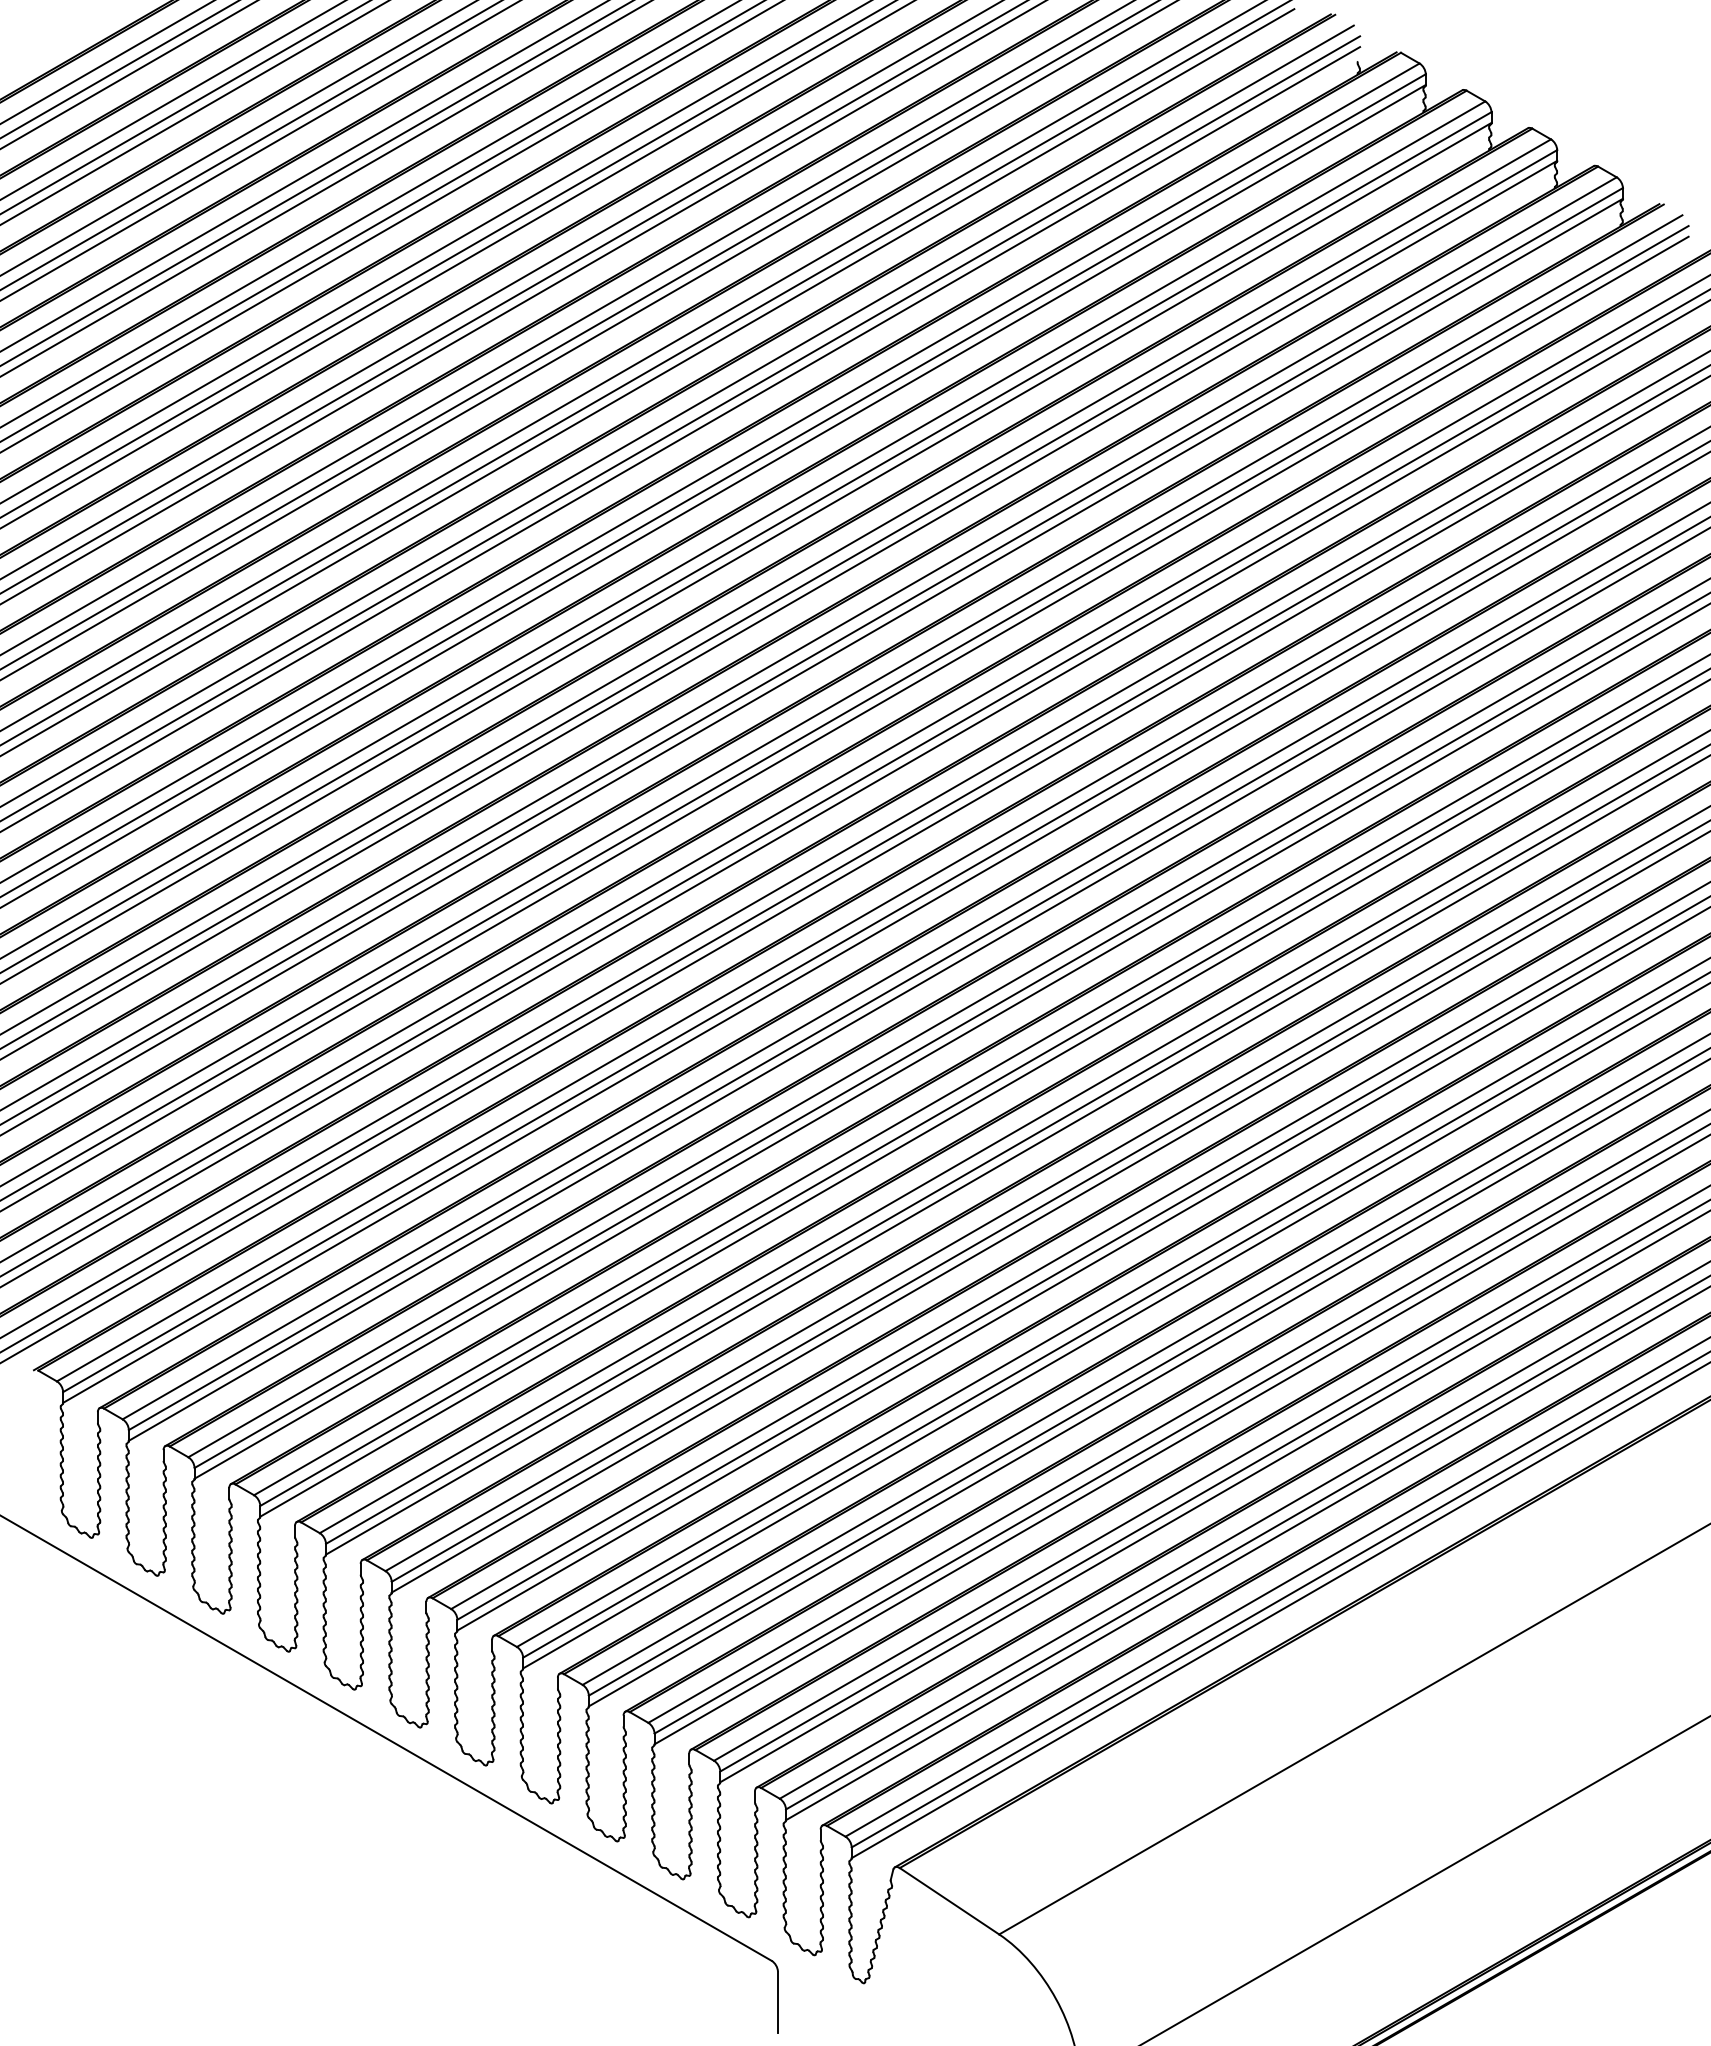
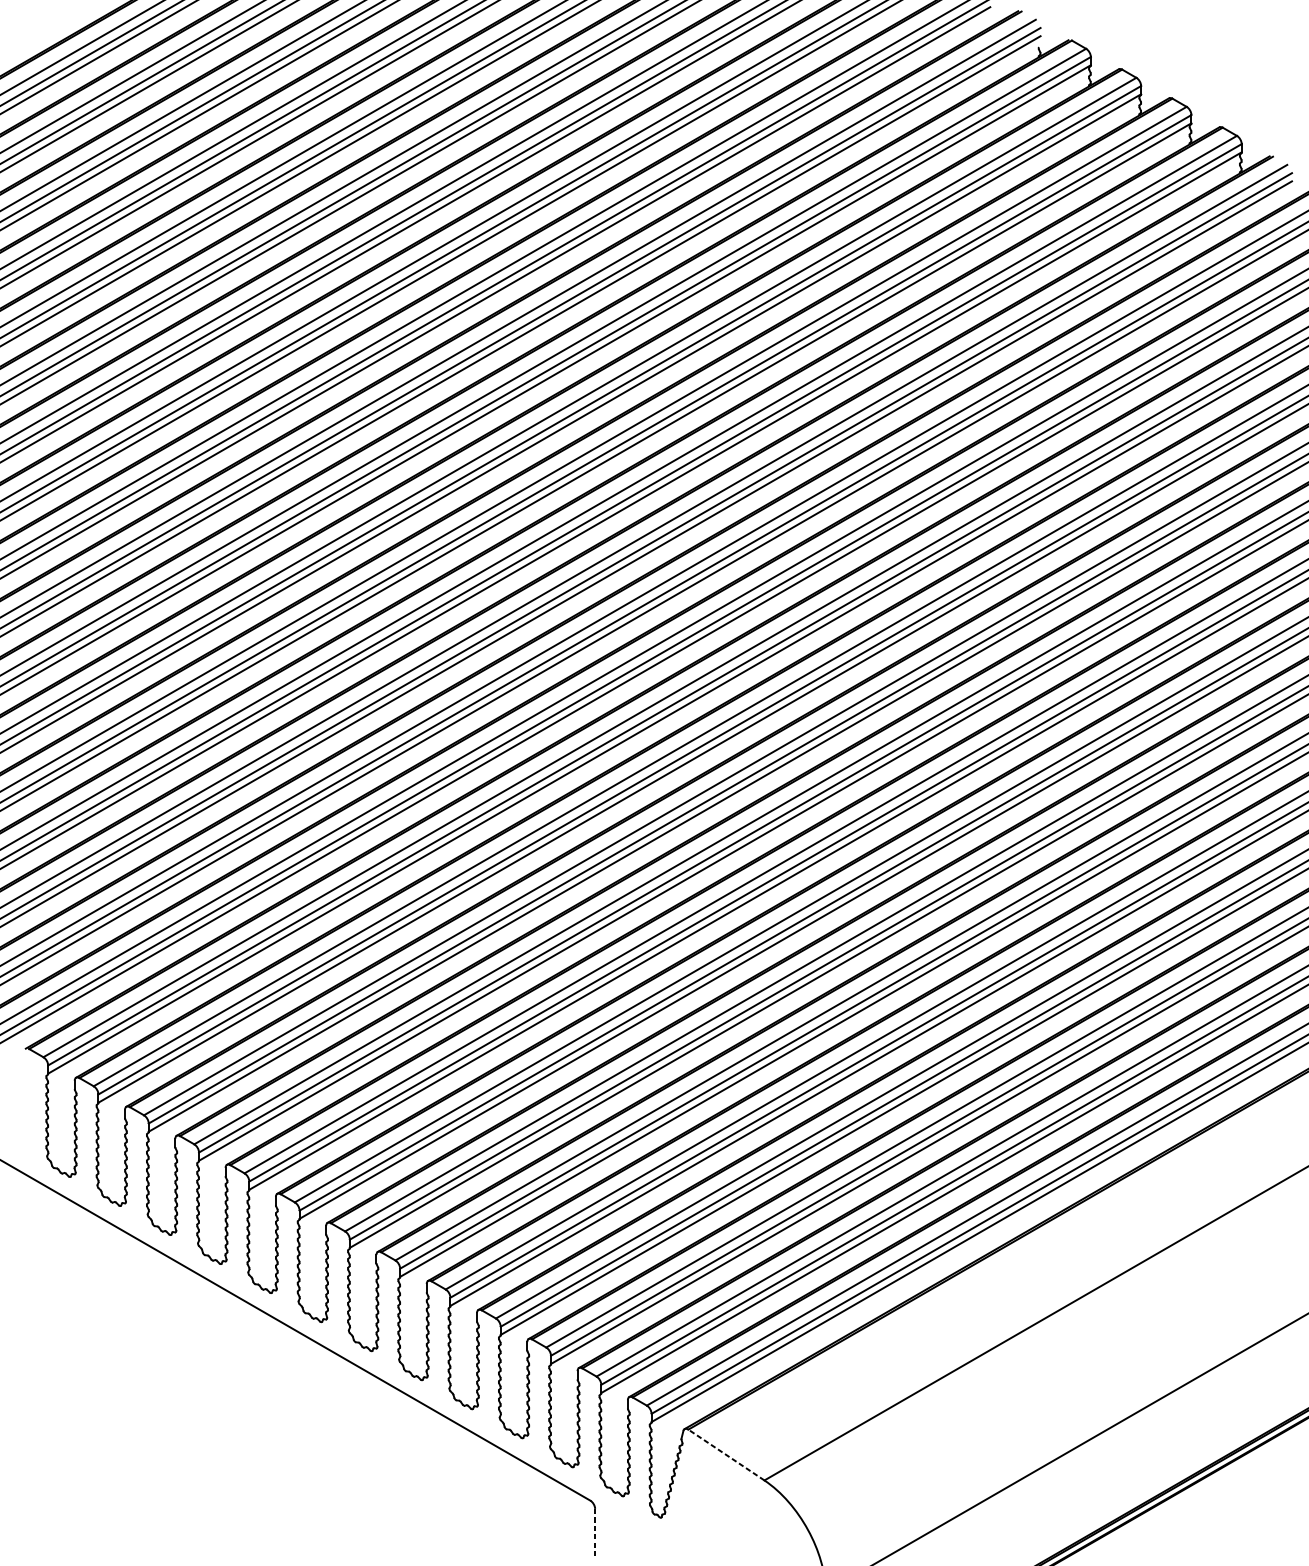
line: (949, 1901) -> (726, 1455), solid -> dashed
line: (777, 2002) -> (594, 1532), solid -> dashed

